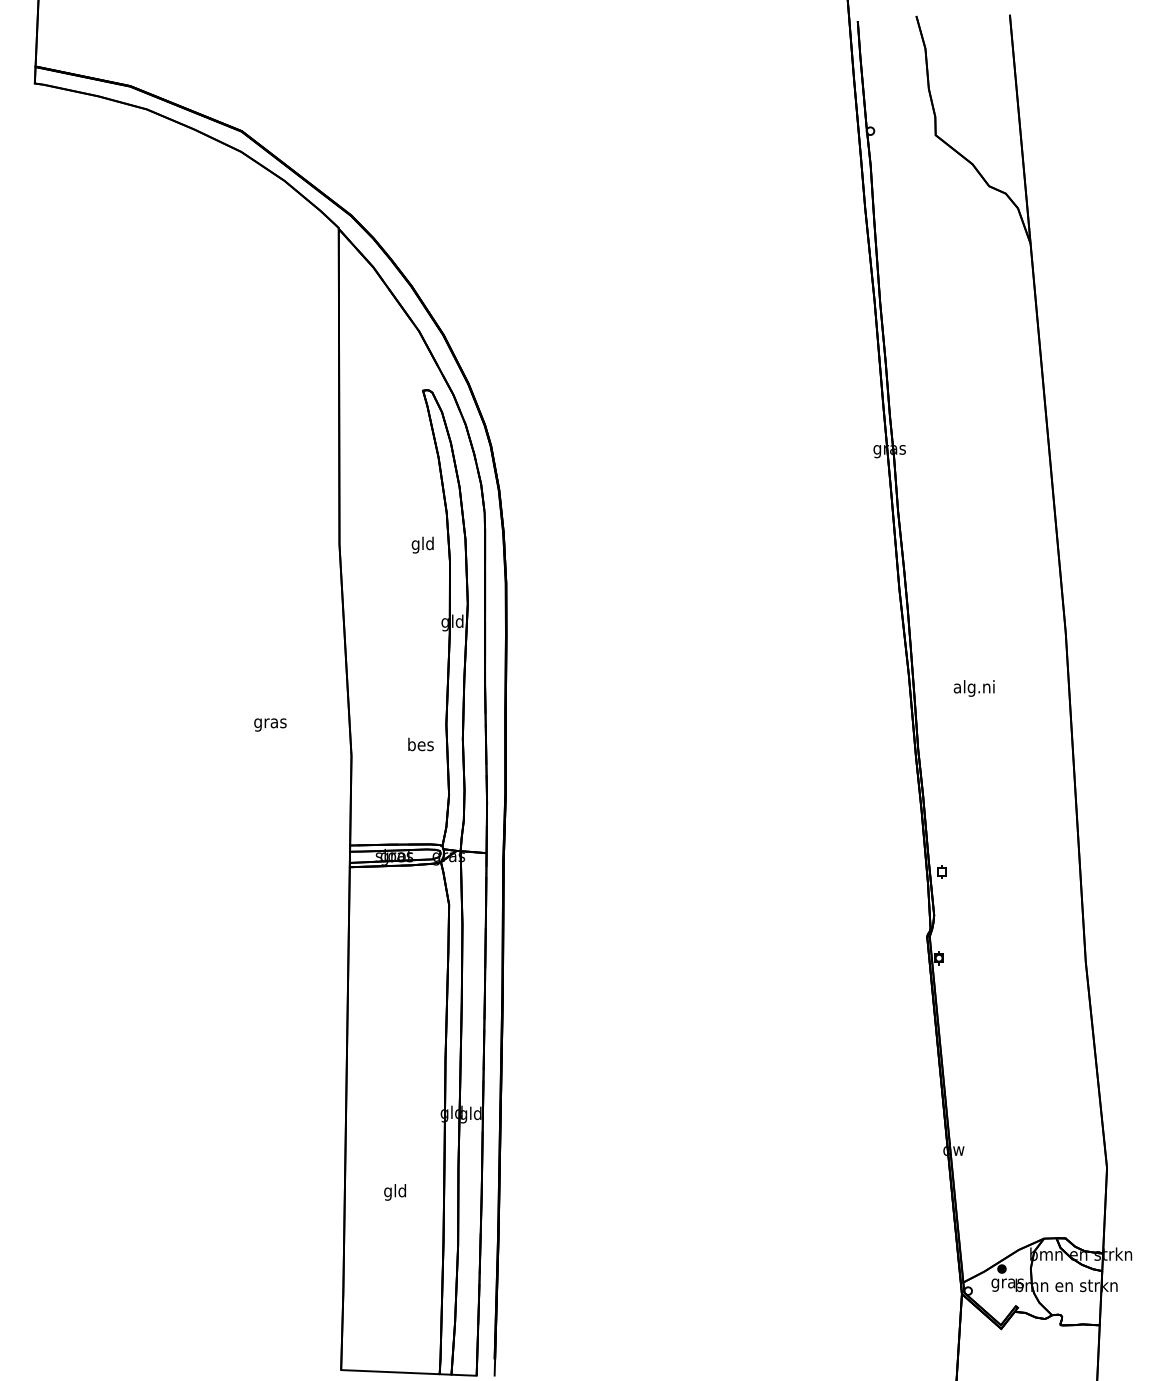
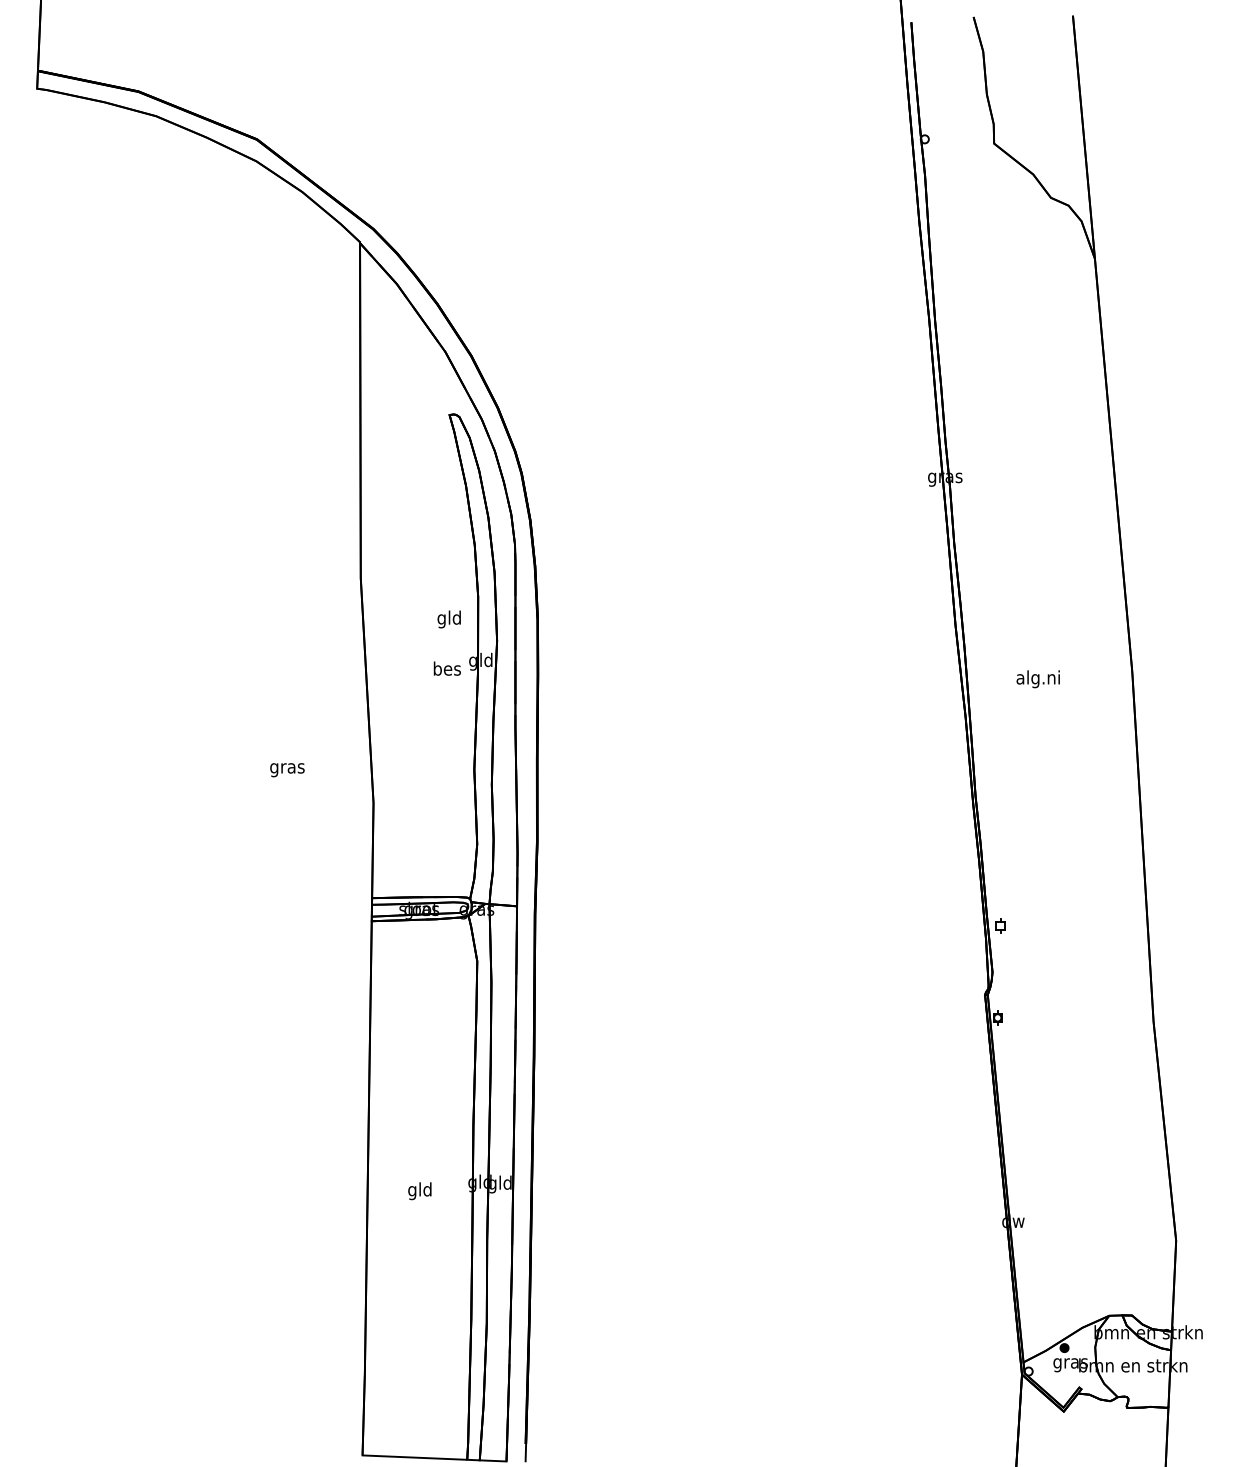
text: (422, 544) -> (448, 618), moved
text: (973, 688) -> (1037, 679), moved
text: (420, 744) -> (446, 668), moved
text: (394, 1192) -> (419, 1191), moved

